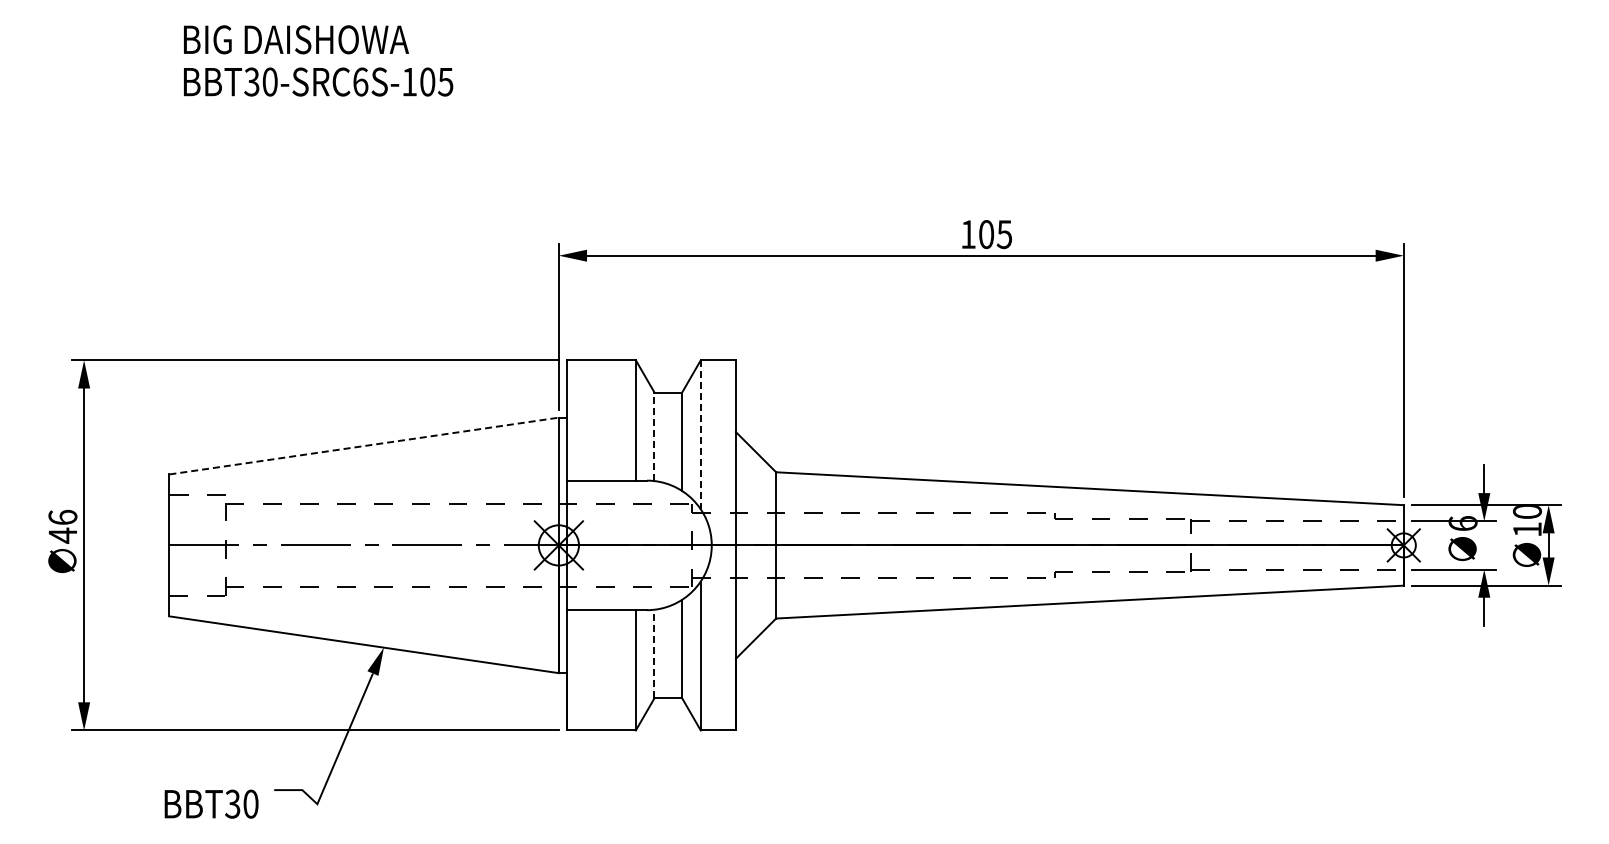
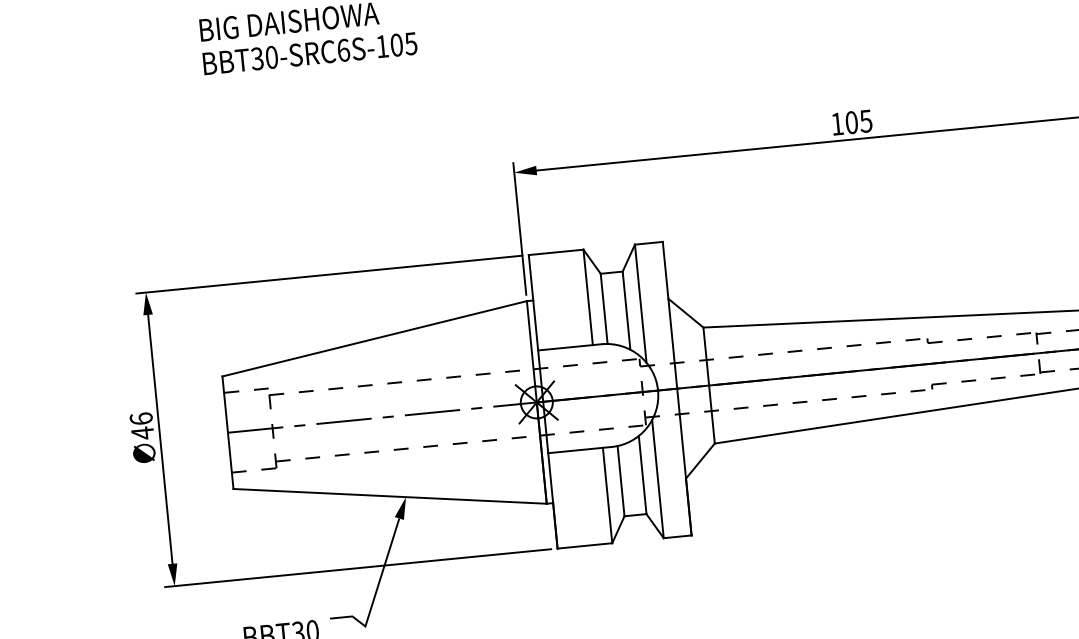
line: (700, 435) -> (640, 304), dashed -> solid
line: (654, 436) -> (604, 308), dashed -> solid
line: (364, 446) -> (374, 339), dashed -> solid
line: (654, 653) -> (621, 480), dashed -> solid

